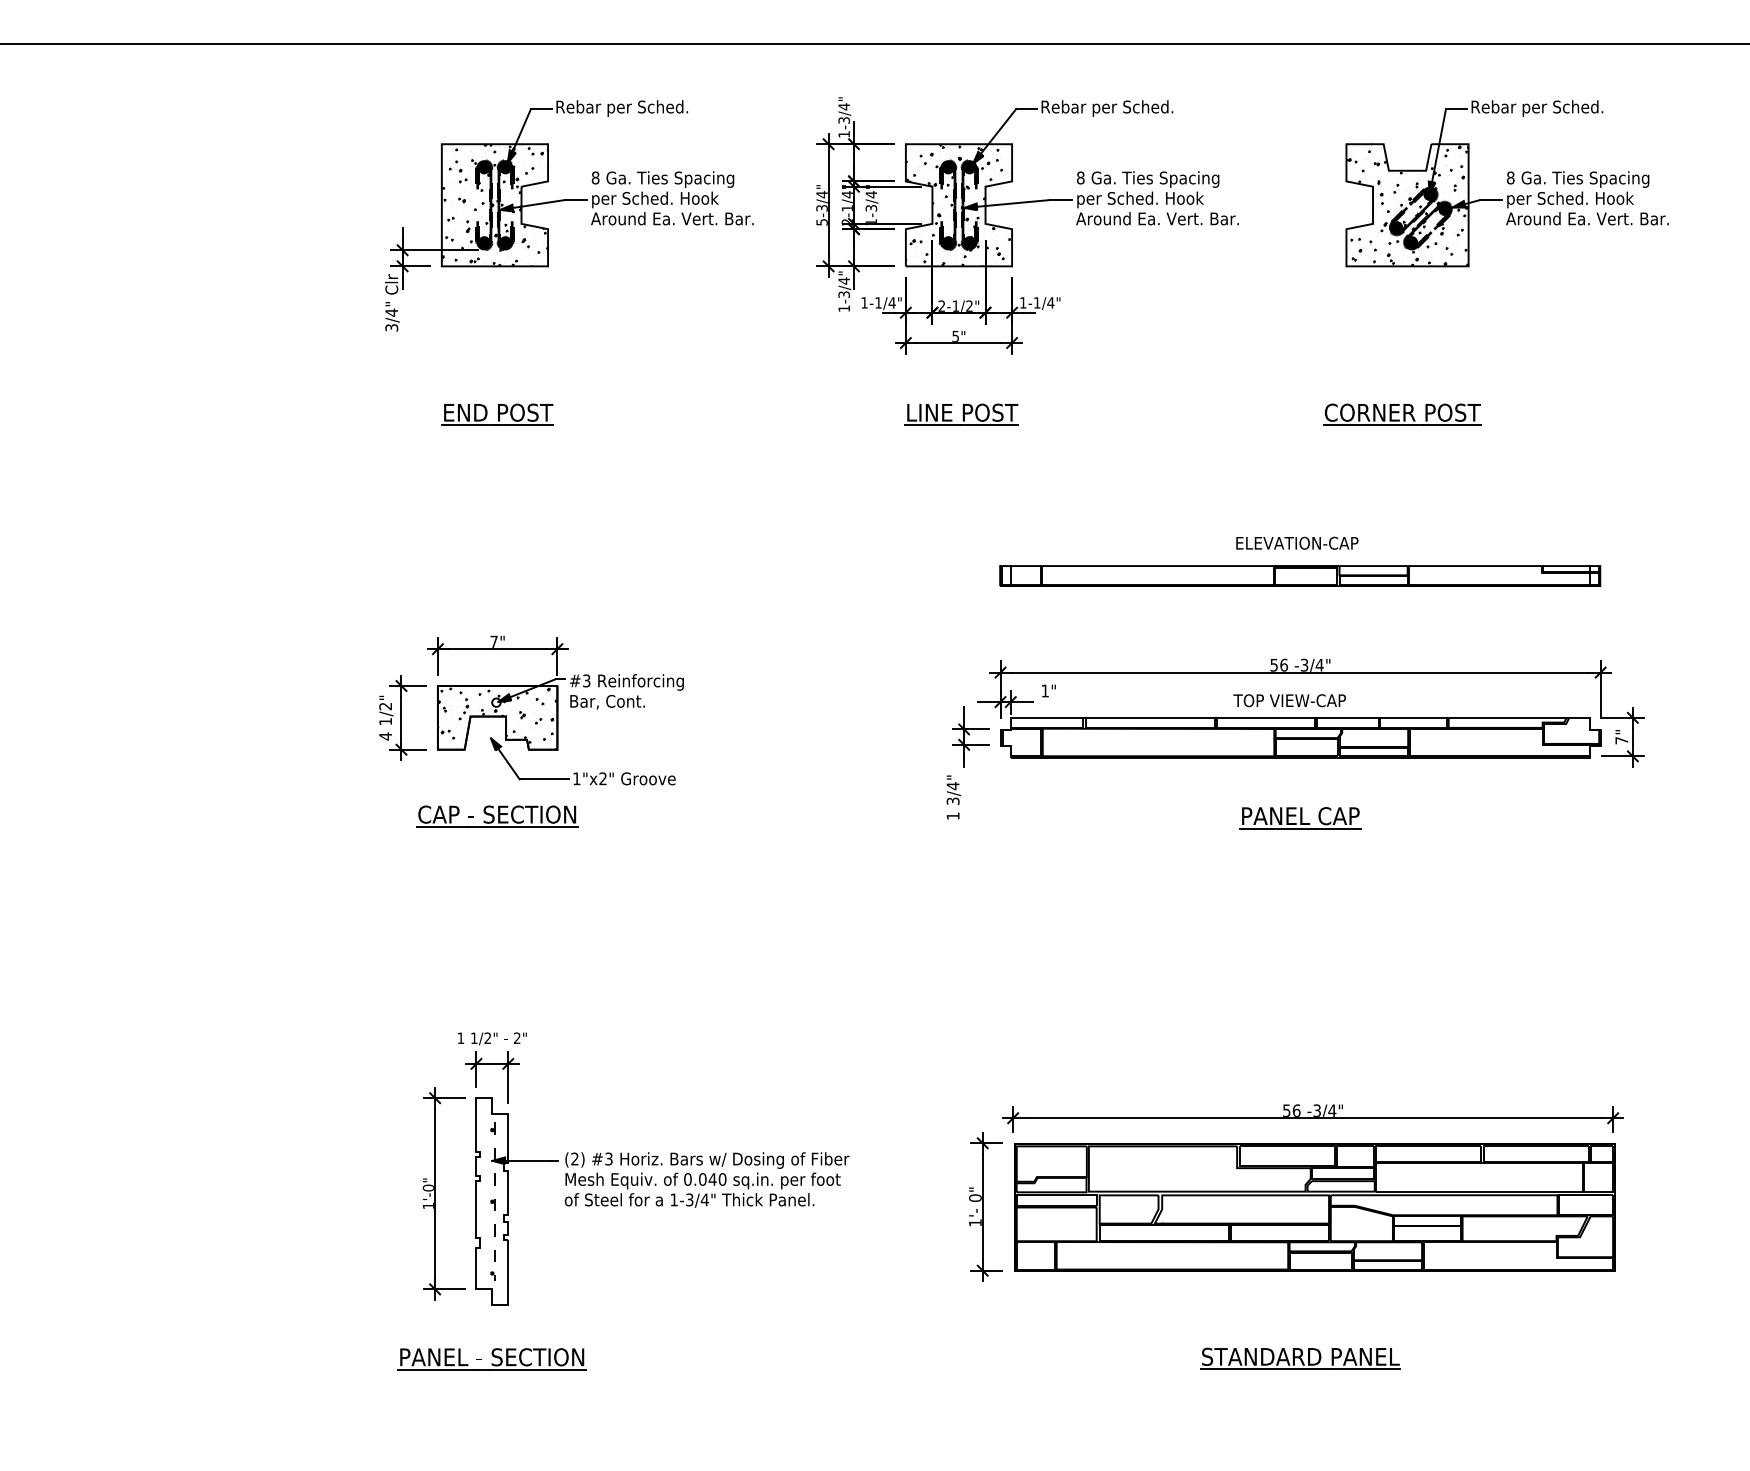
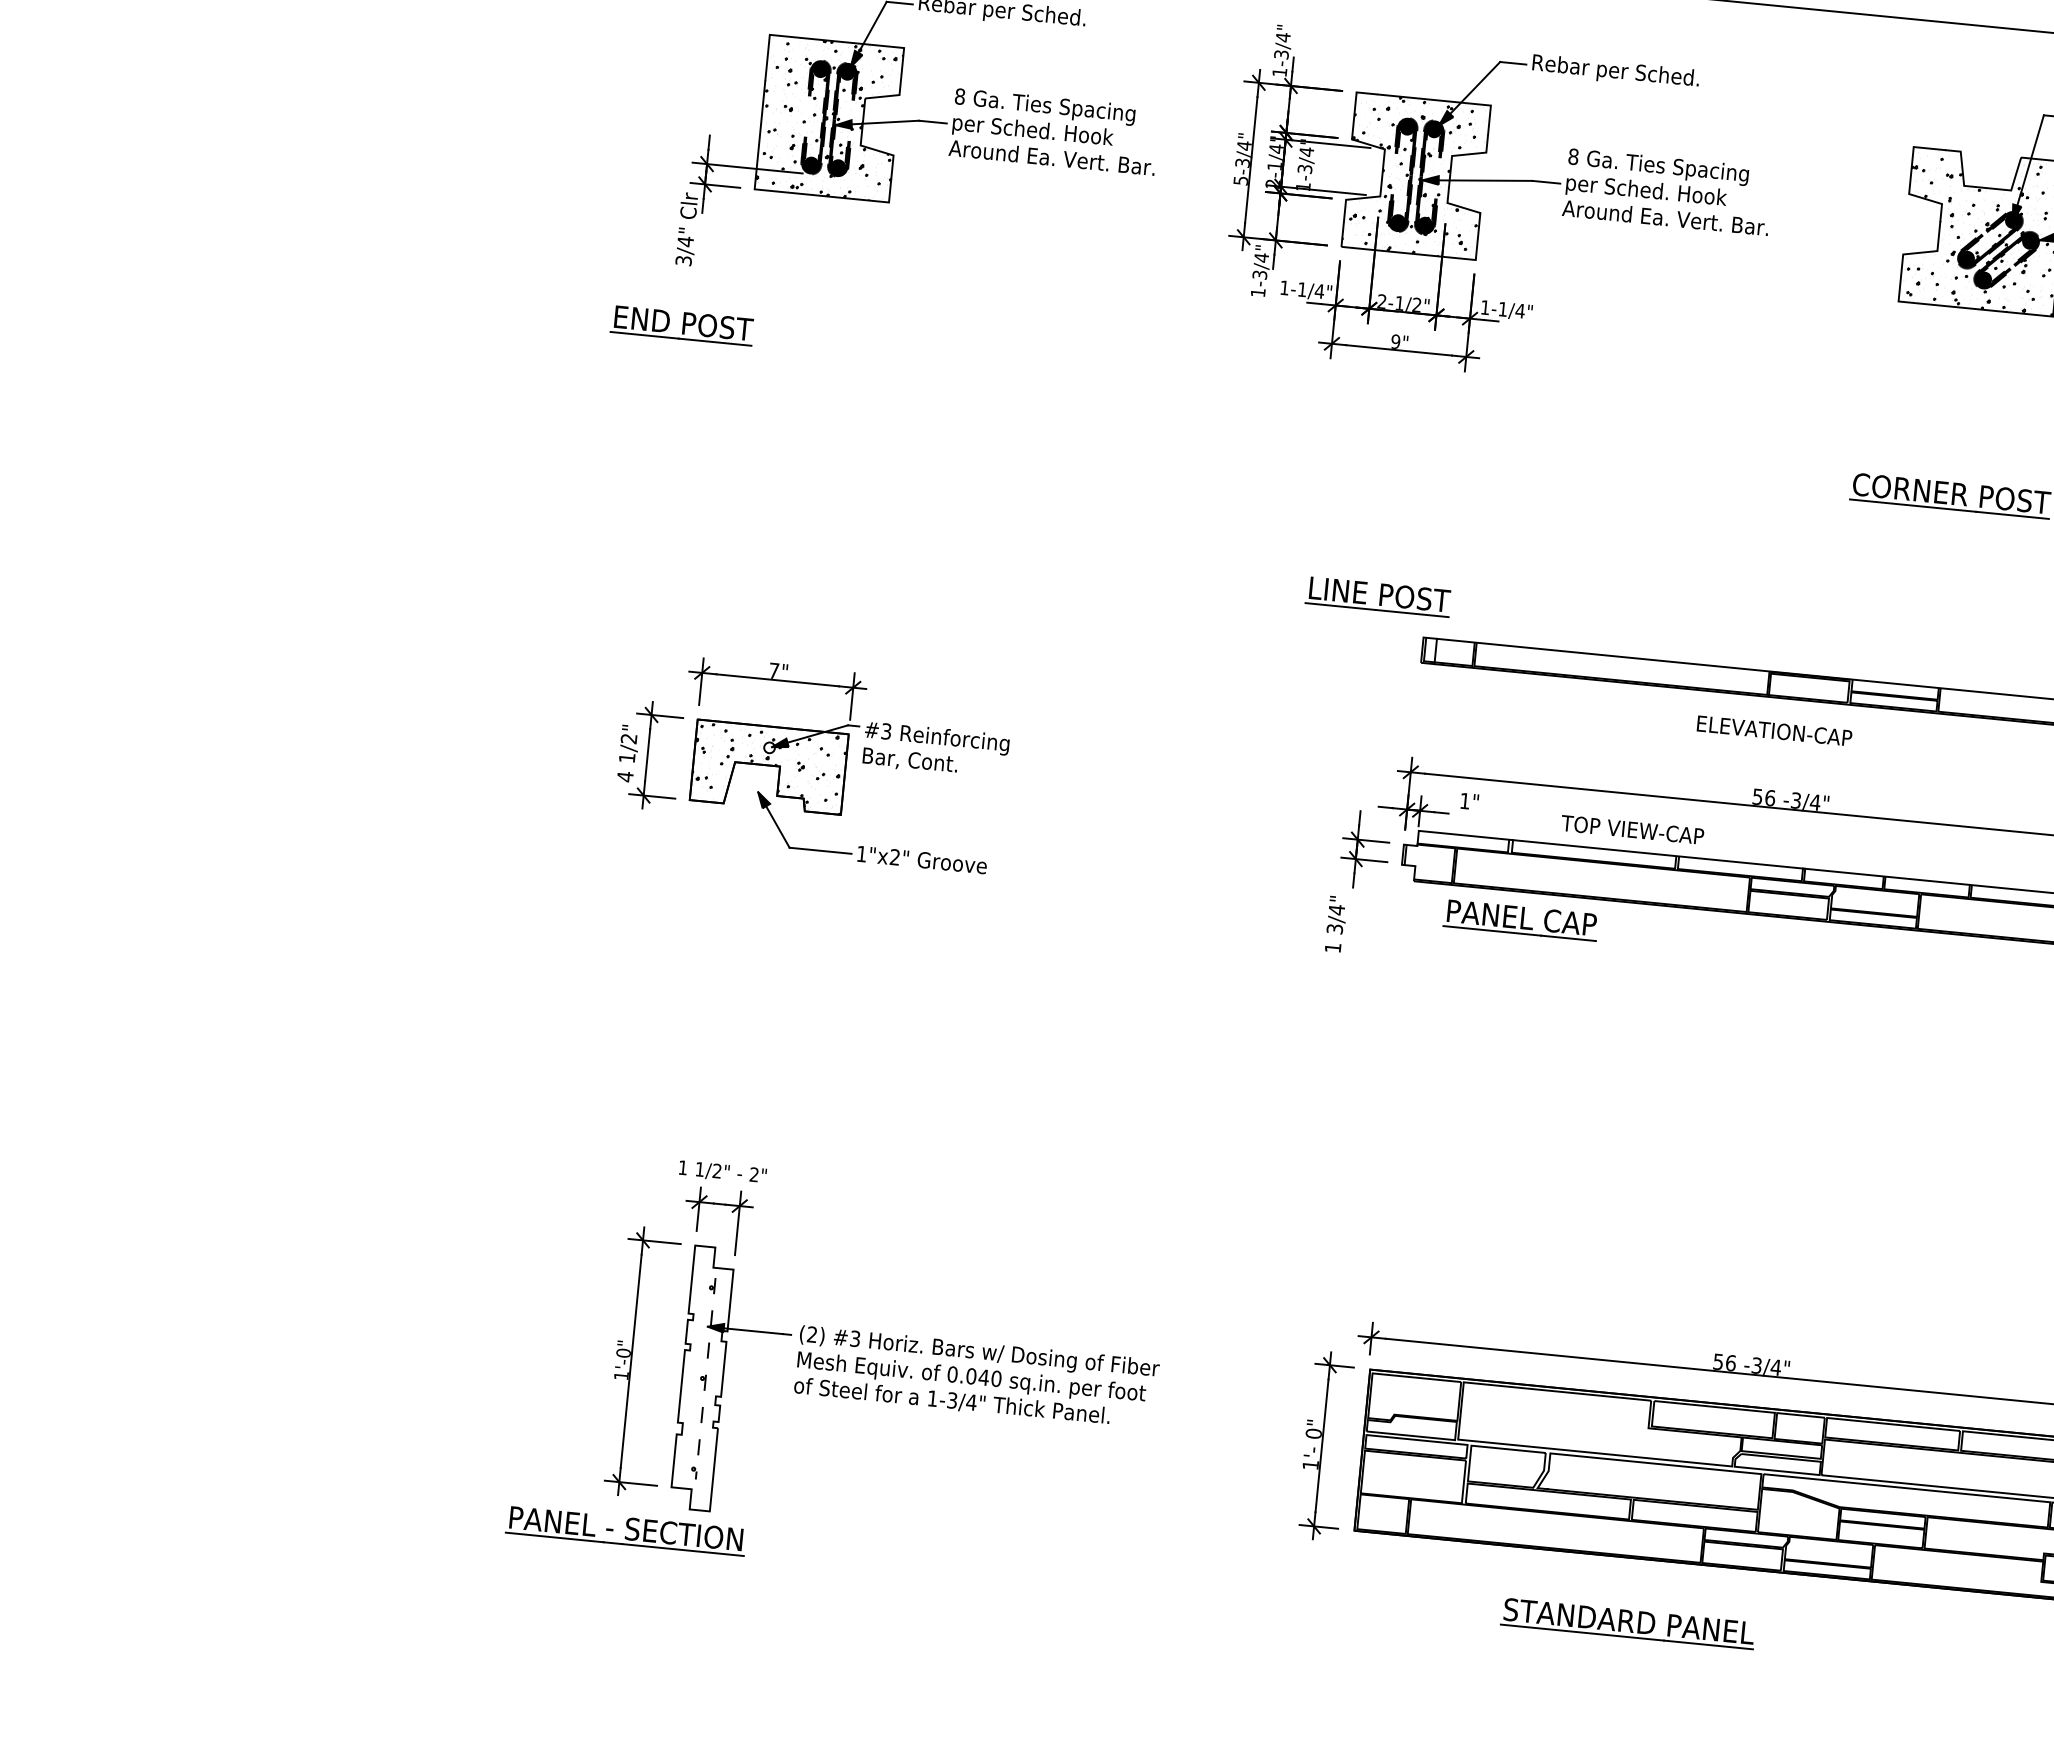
text: (955, 335) -> (1395, 340), 5" -> 9"
part: (497, 414) -> (682, 325), moved
part: (961, 414) -> (1378, 596), moved
text: (1297, 542) -> (1774, 730), moved
text: (1289, 700) -> (1632, 829), moved
part: (497, 816) -> (756, 891), removed
part: (1300, 818) -> (1521, 920), moved
part: (1300, 1358) -> (1628, 1623), moved
part: (491, 1359) -> (625, 1531), moved

